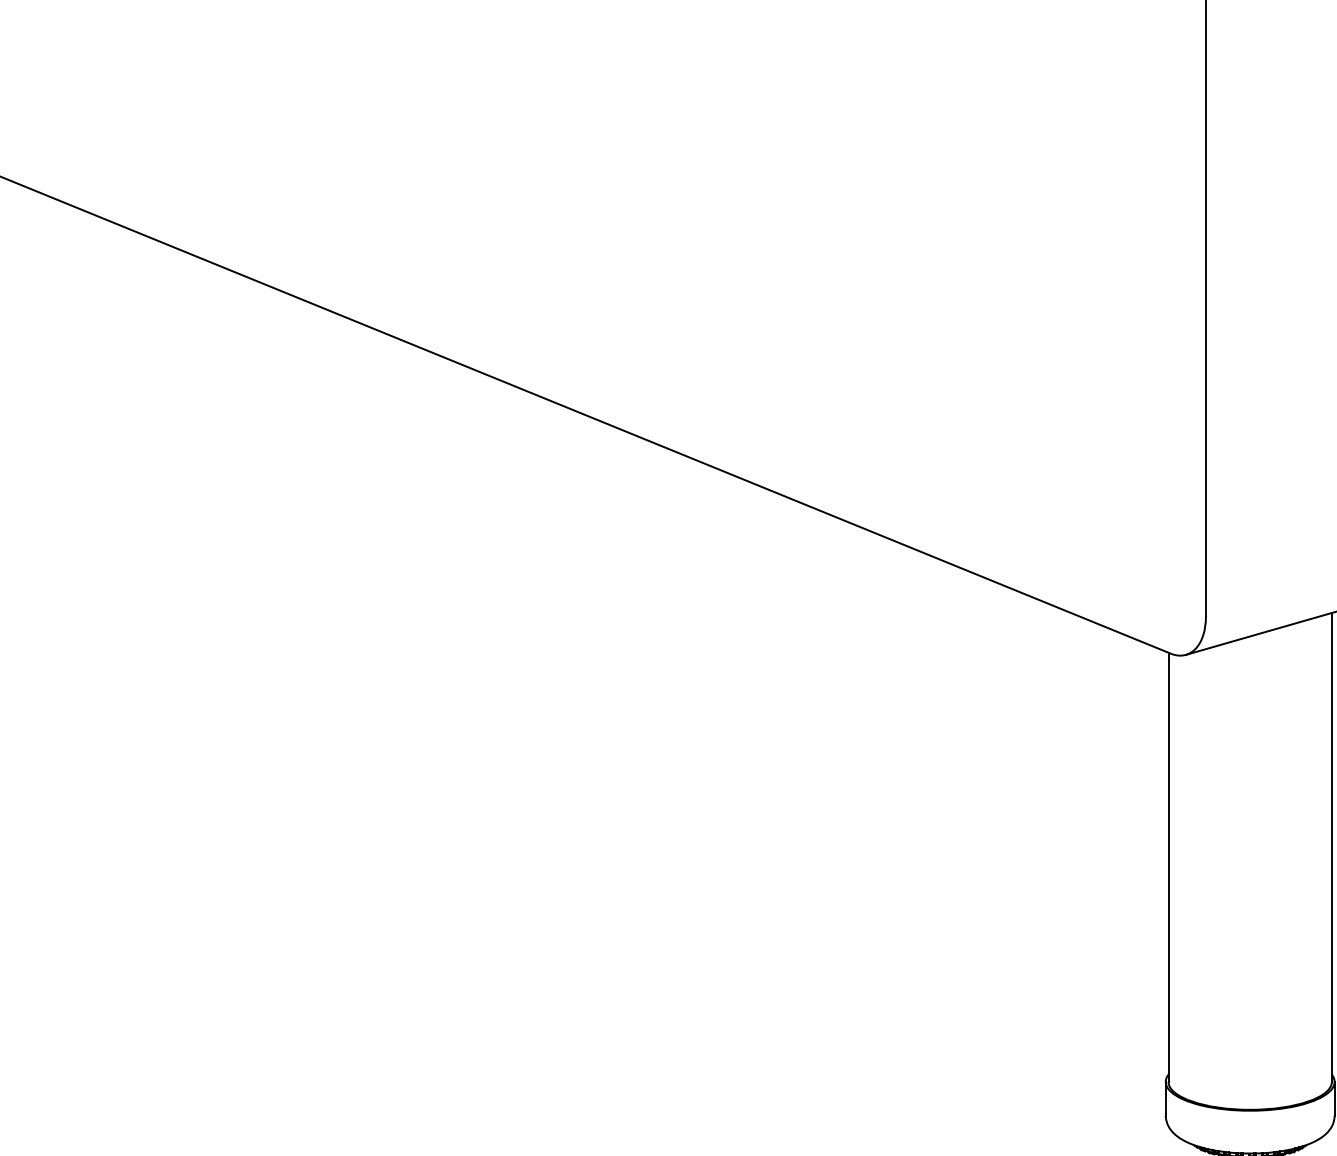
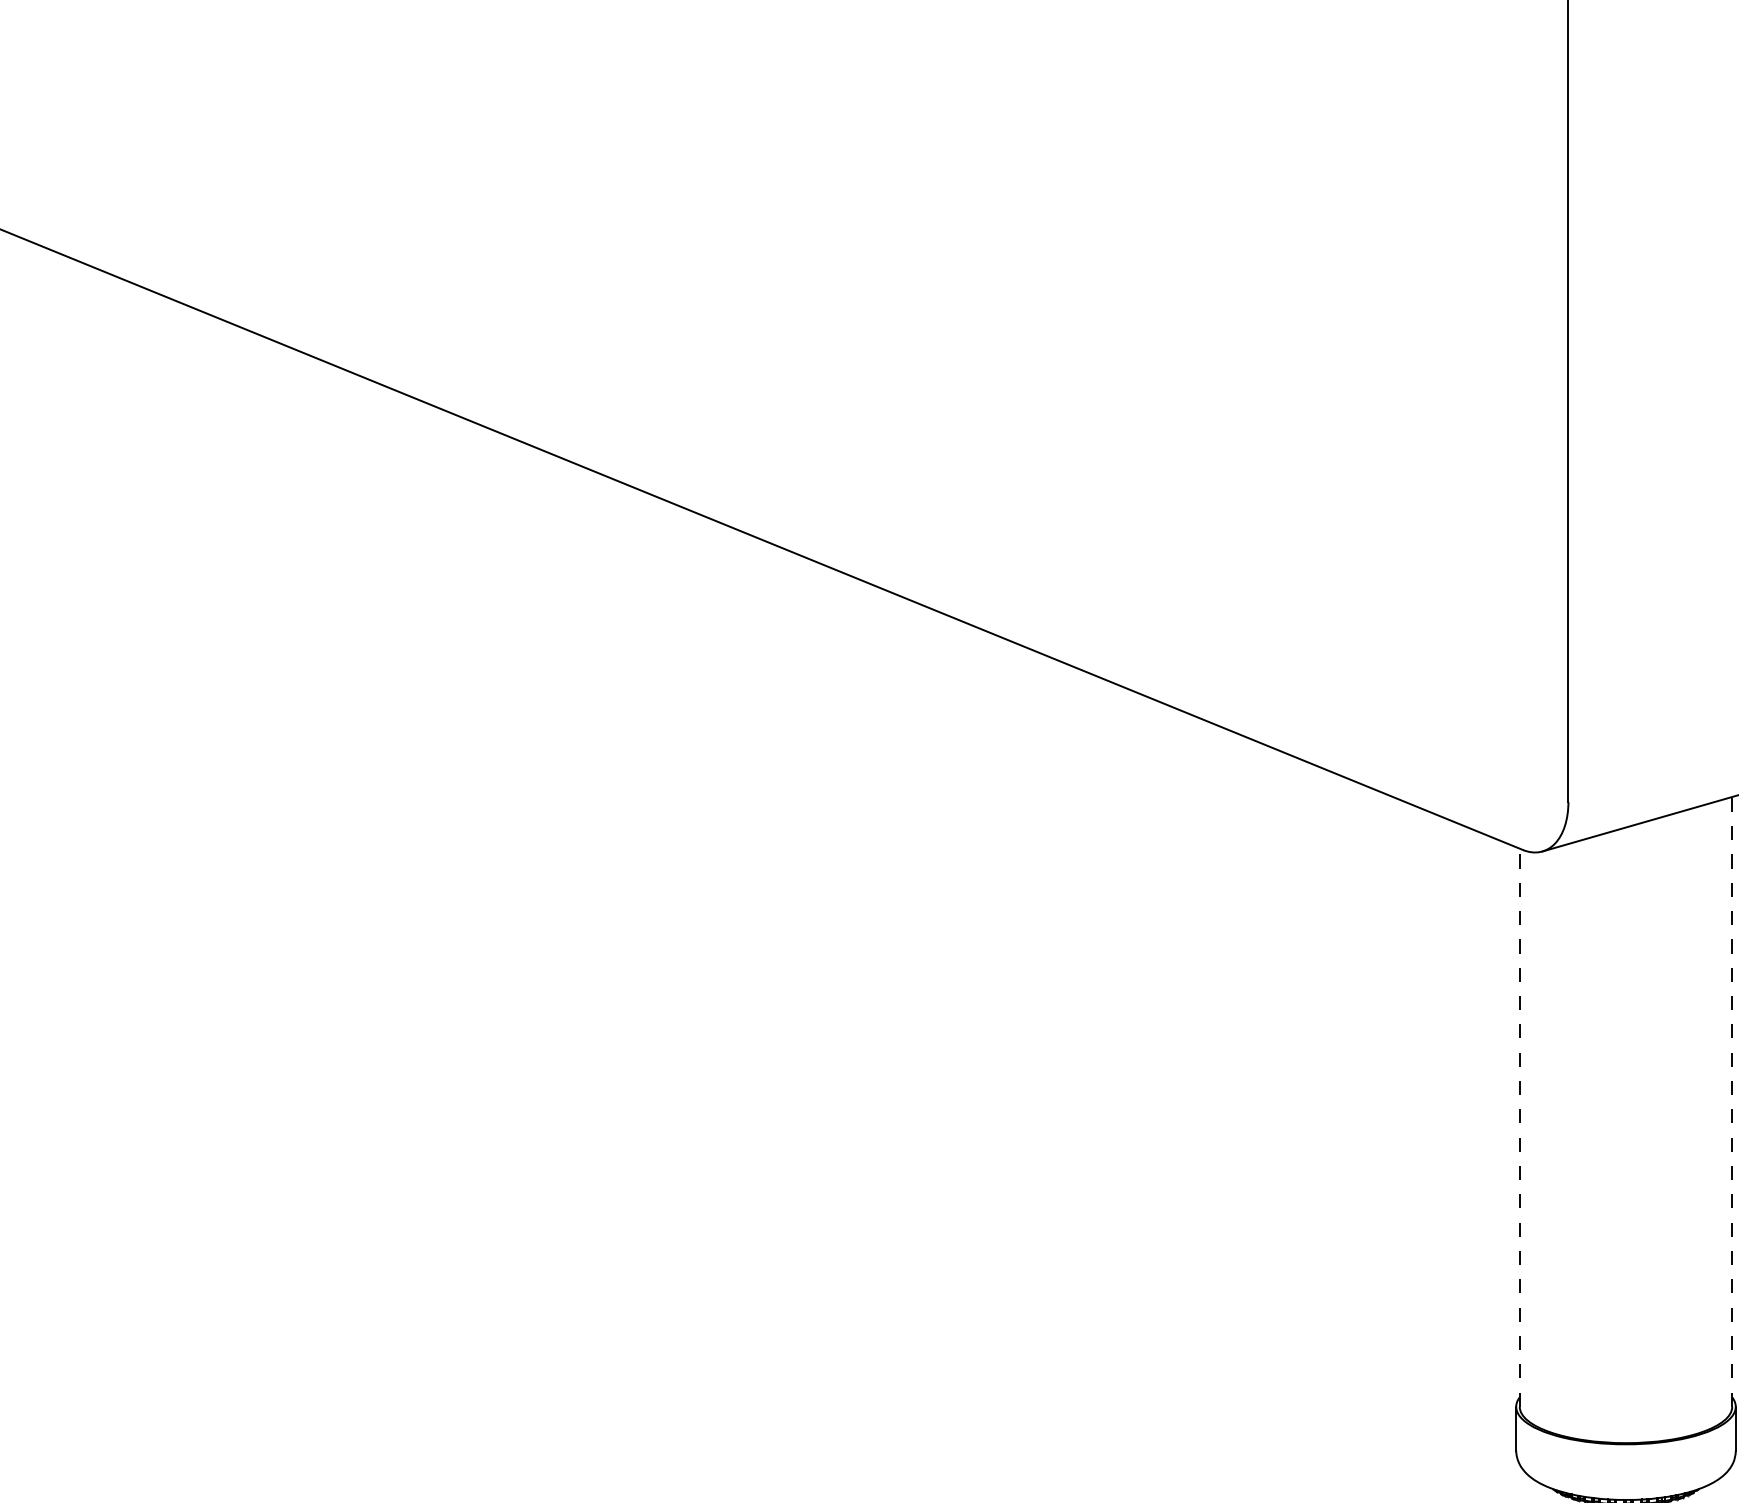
line: (1331, 846) -> (1731, 1100), solid -> dashed
line: (1168, 867) -> (1519, 1127), solid -> dashed

